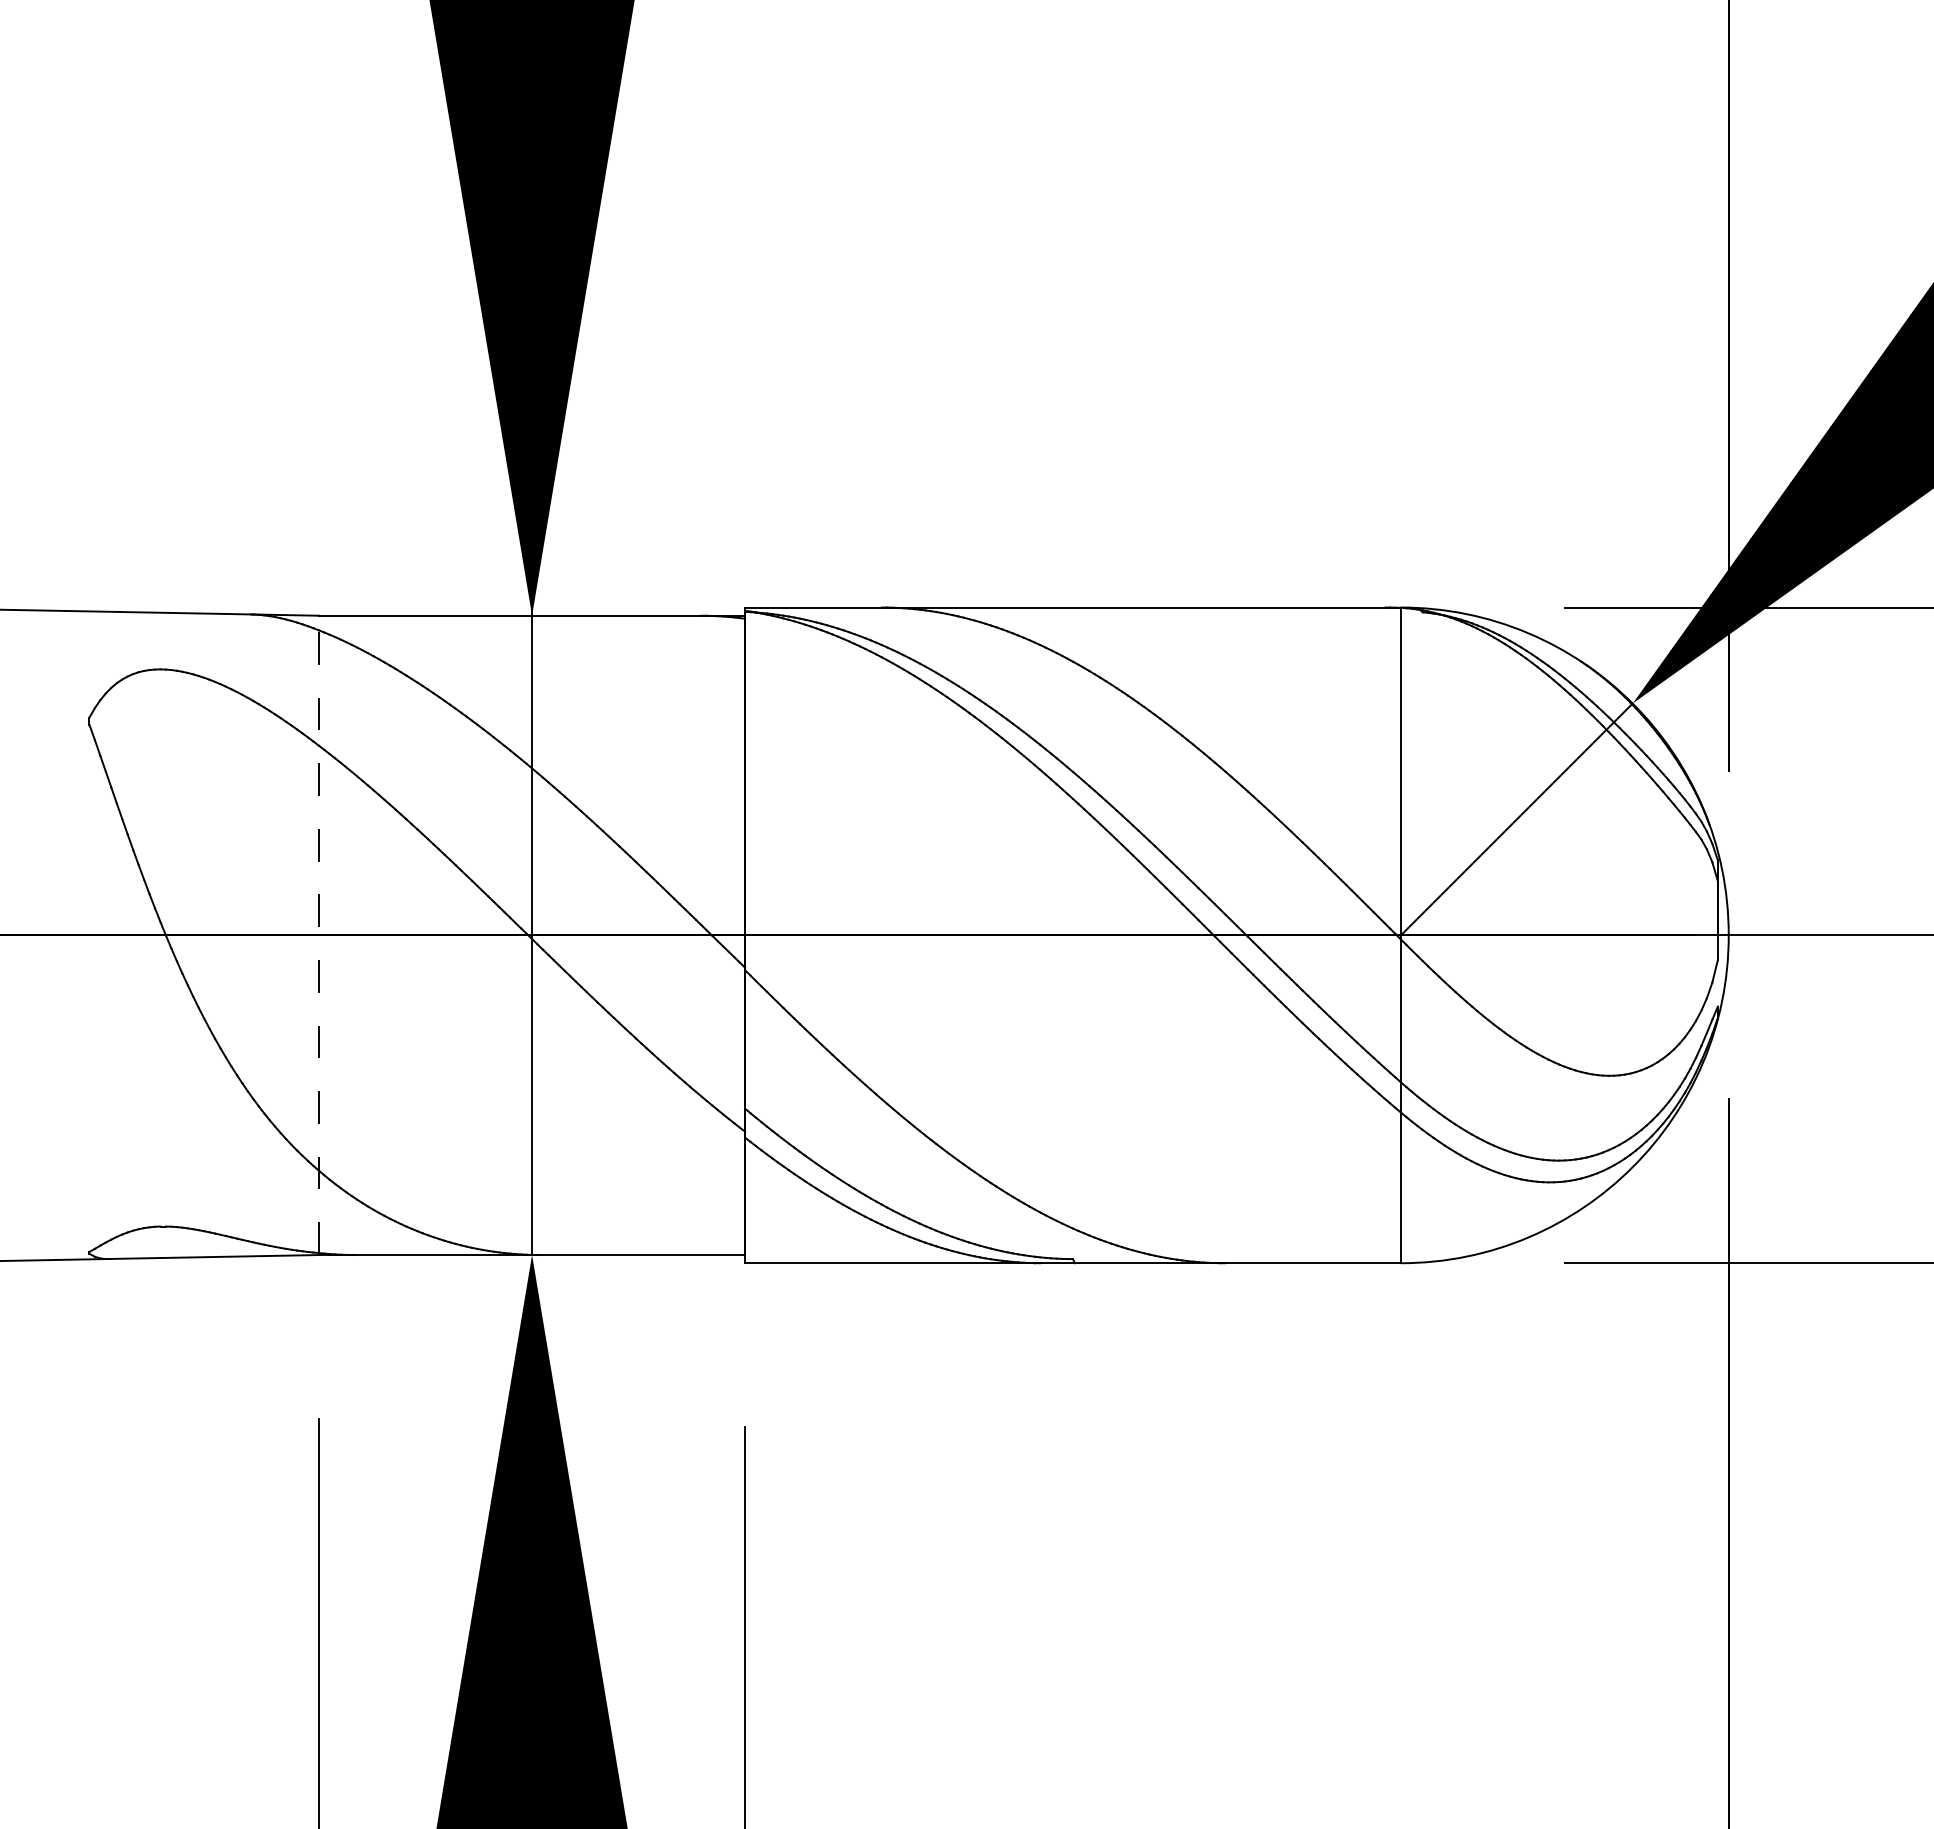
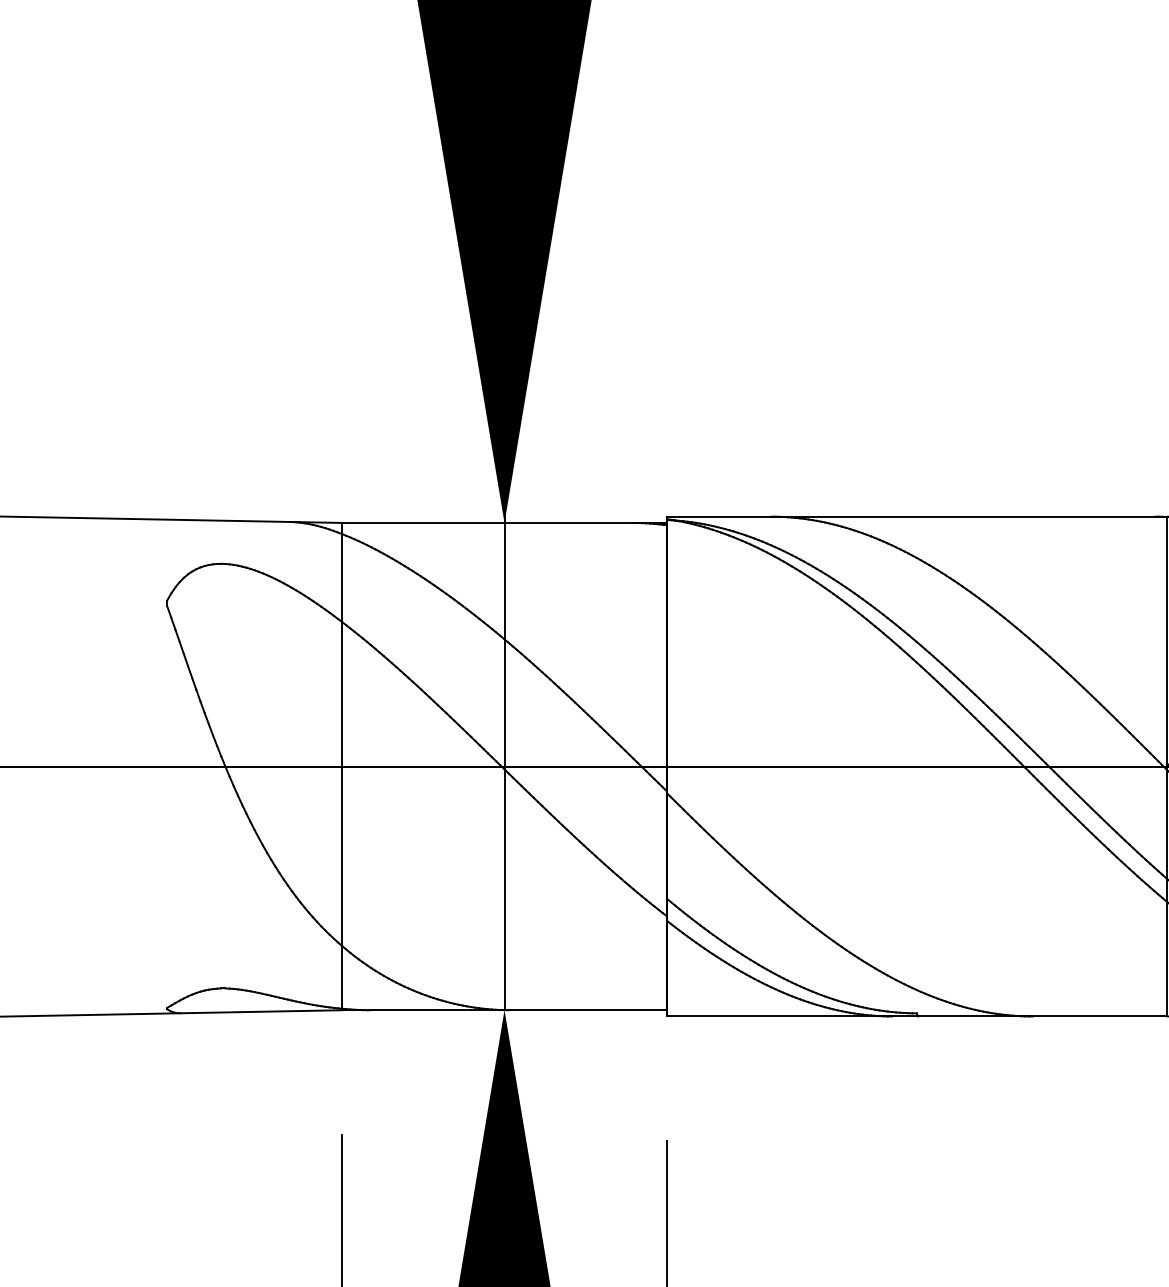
line: (318, 935) -> (341, 766), dashed -> solid

